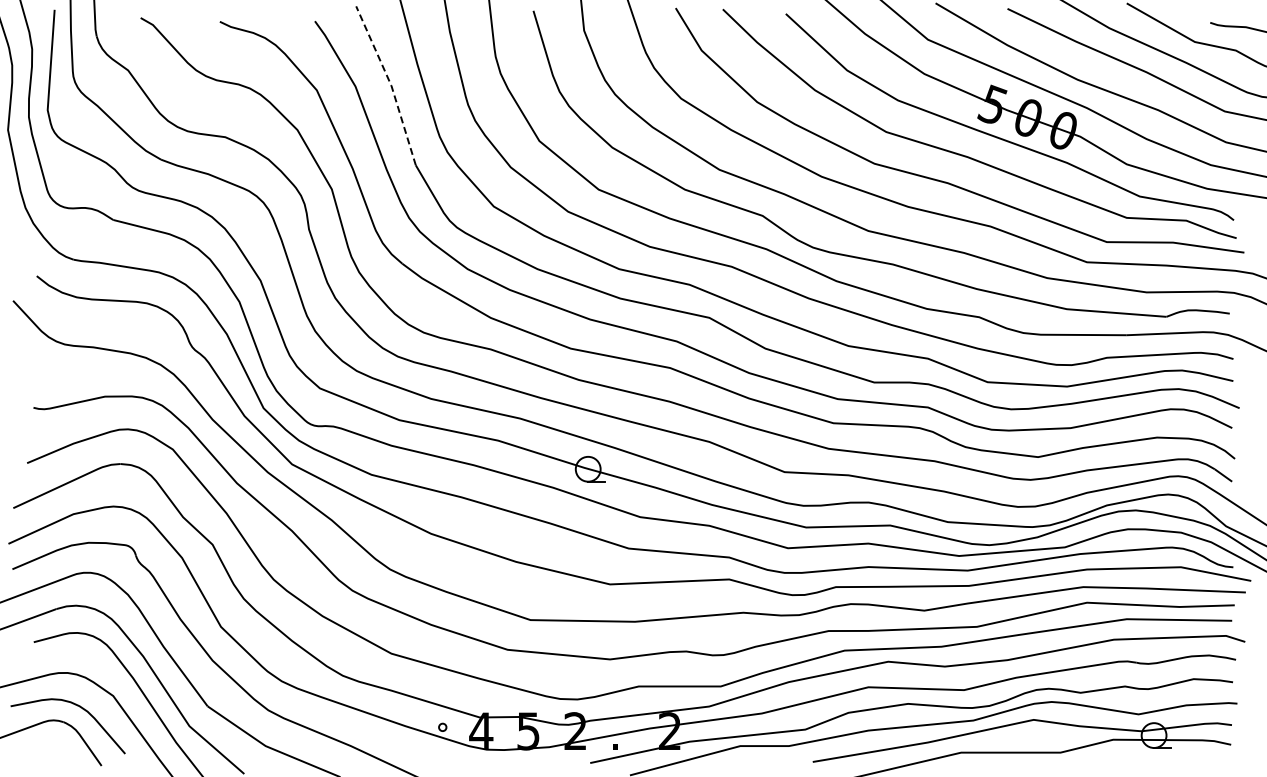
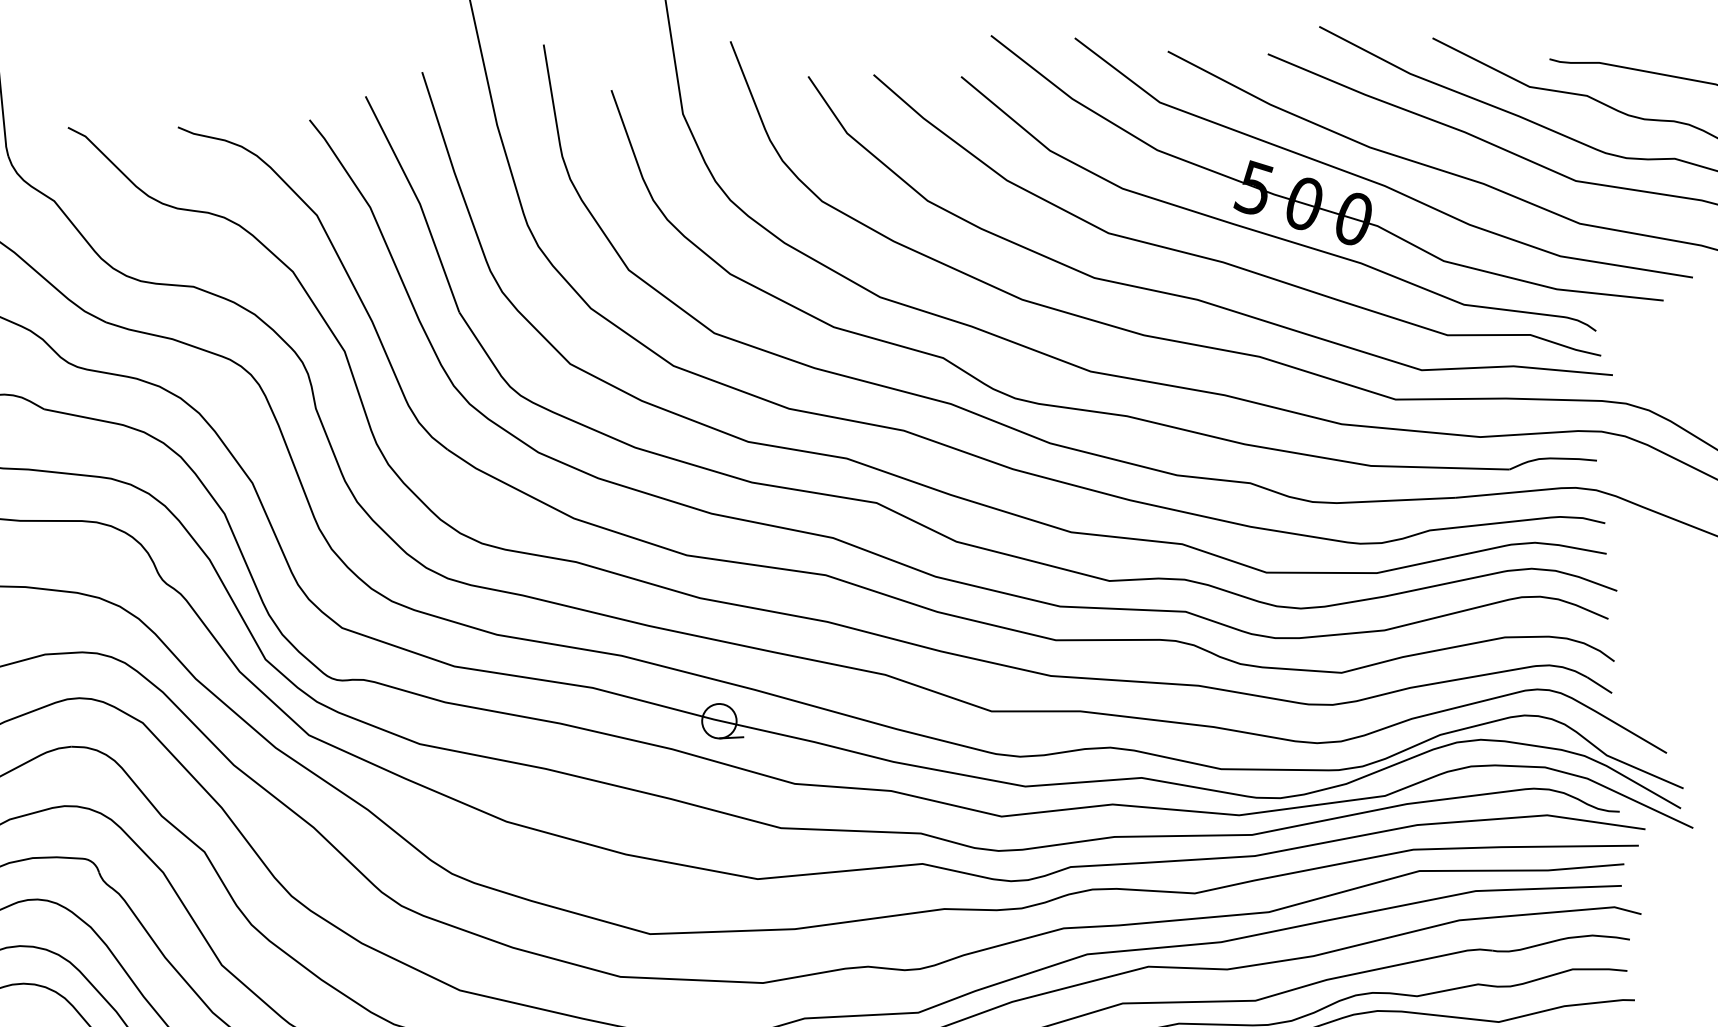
line: (390, 84) -> (418, 202), dashed -> solid

